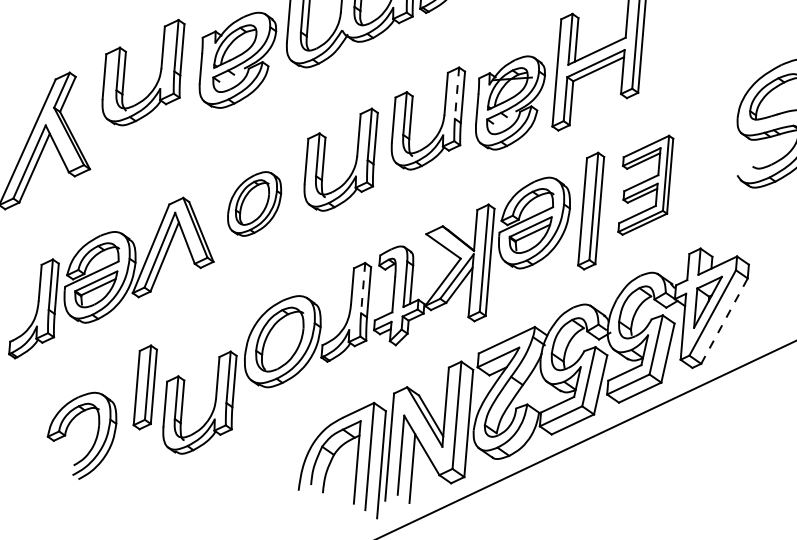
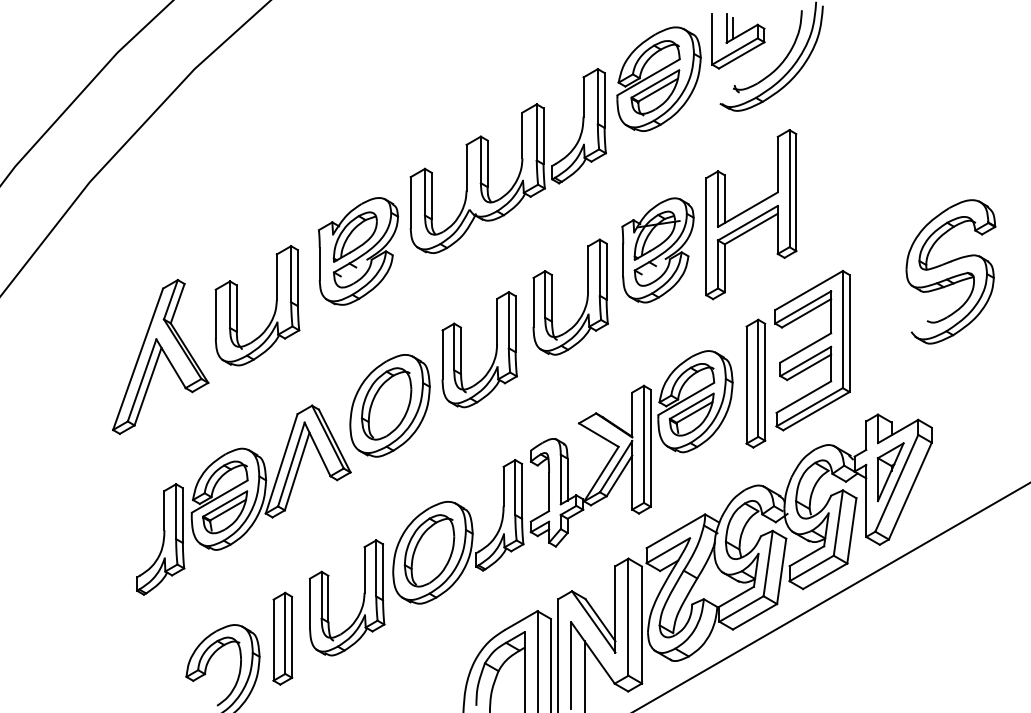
part: (158, 76) -> (274, 309), moved
line: (456, 93) -> (599, 268), dashed -> solid
part: (509, 102) -> (657, 250), moved
part: (645, 185) -> (812, 350), size x1.43
part: (254, 203) -> (389, 405), size x1.43
line: (363, 289) -> (515, 488), dashed -> solid
line: (724, 321) -> (910, 491), dashed -> solid
part: (145, 387) -> (282, 638), moved
part: (213, 406) -> (362, 601), moved

